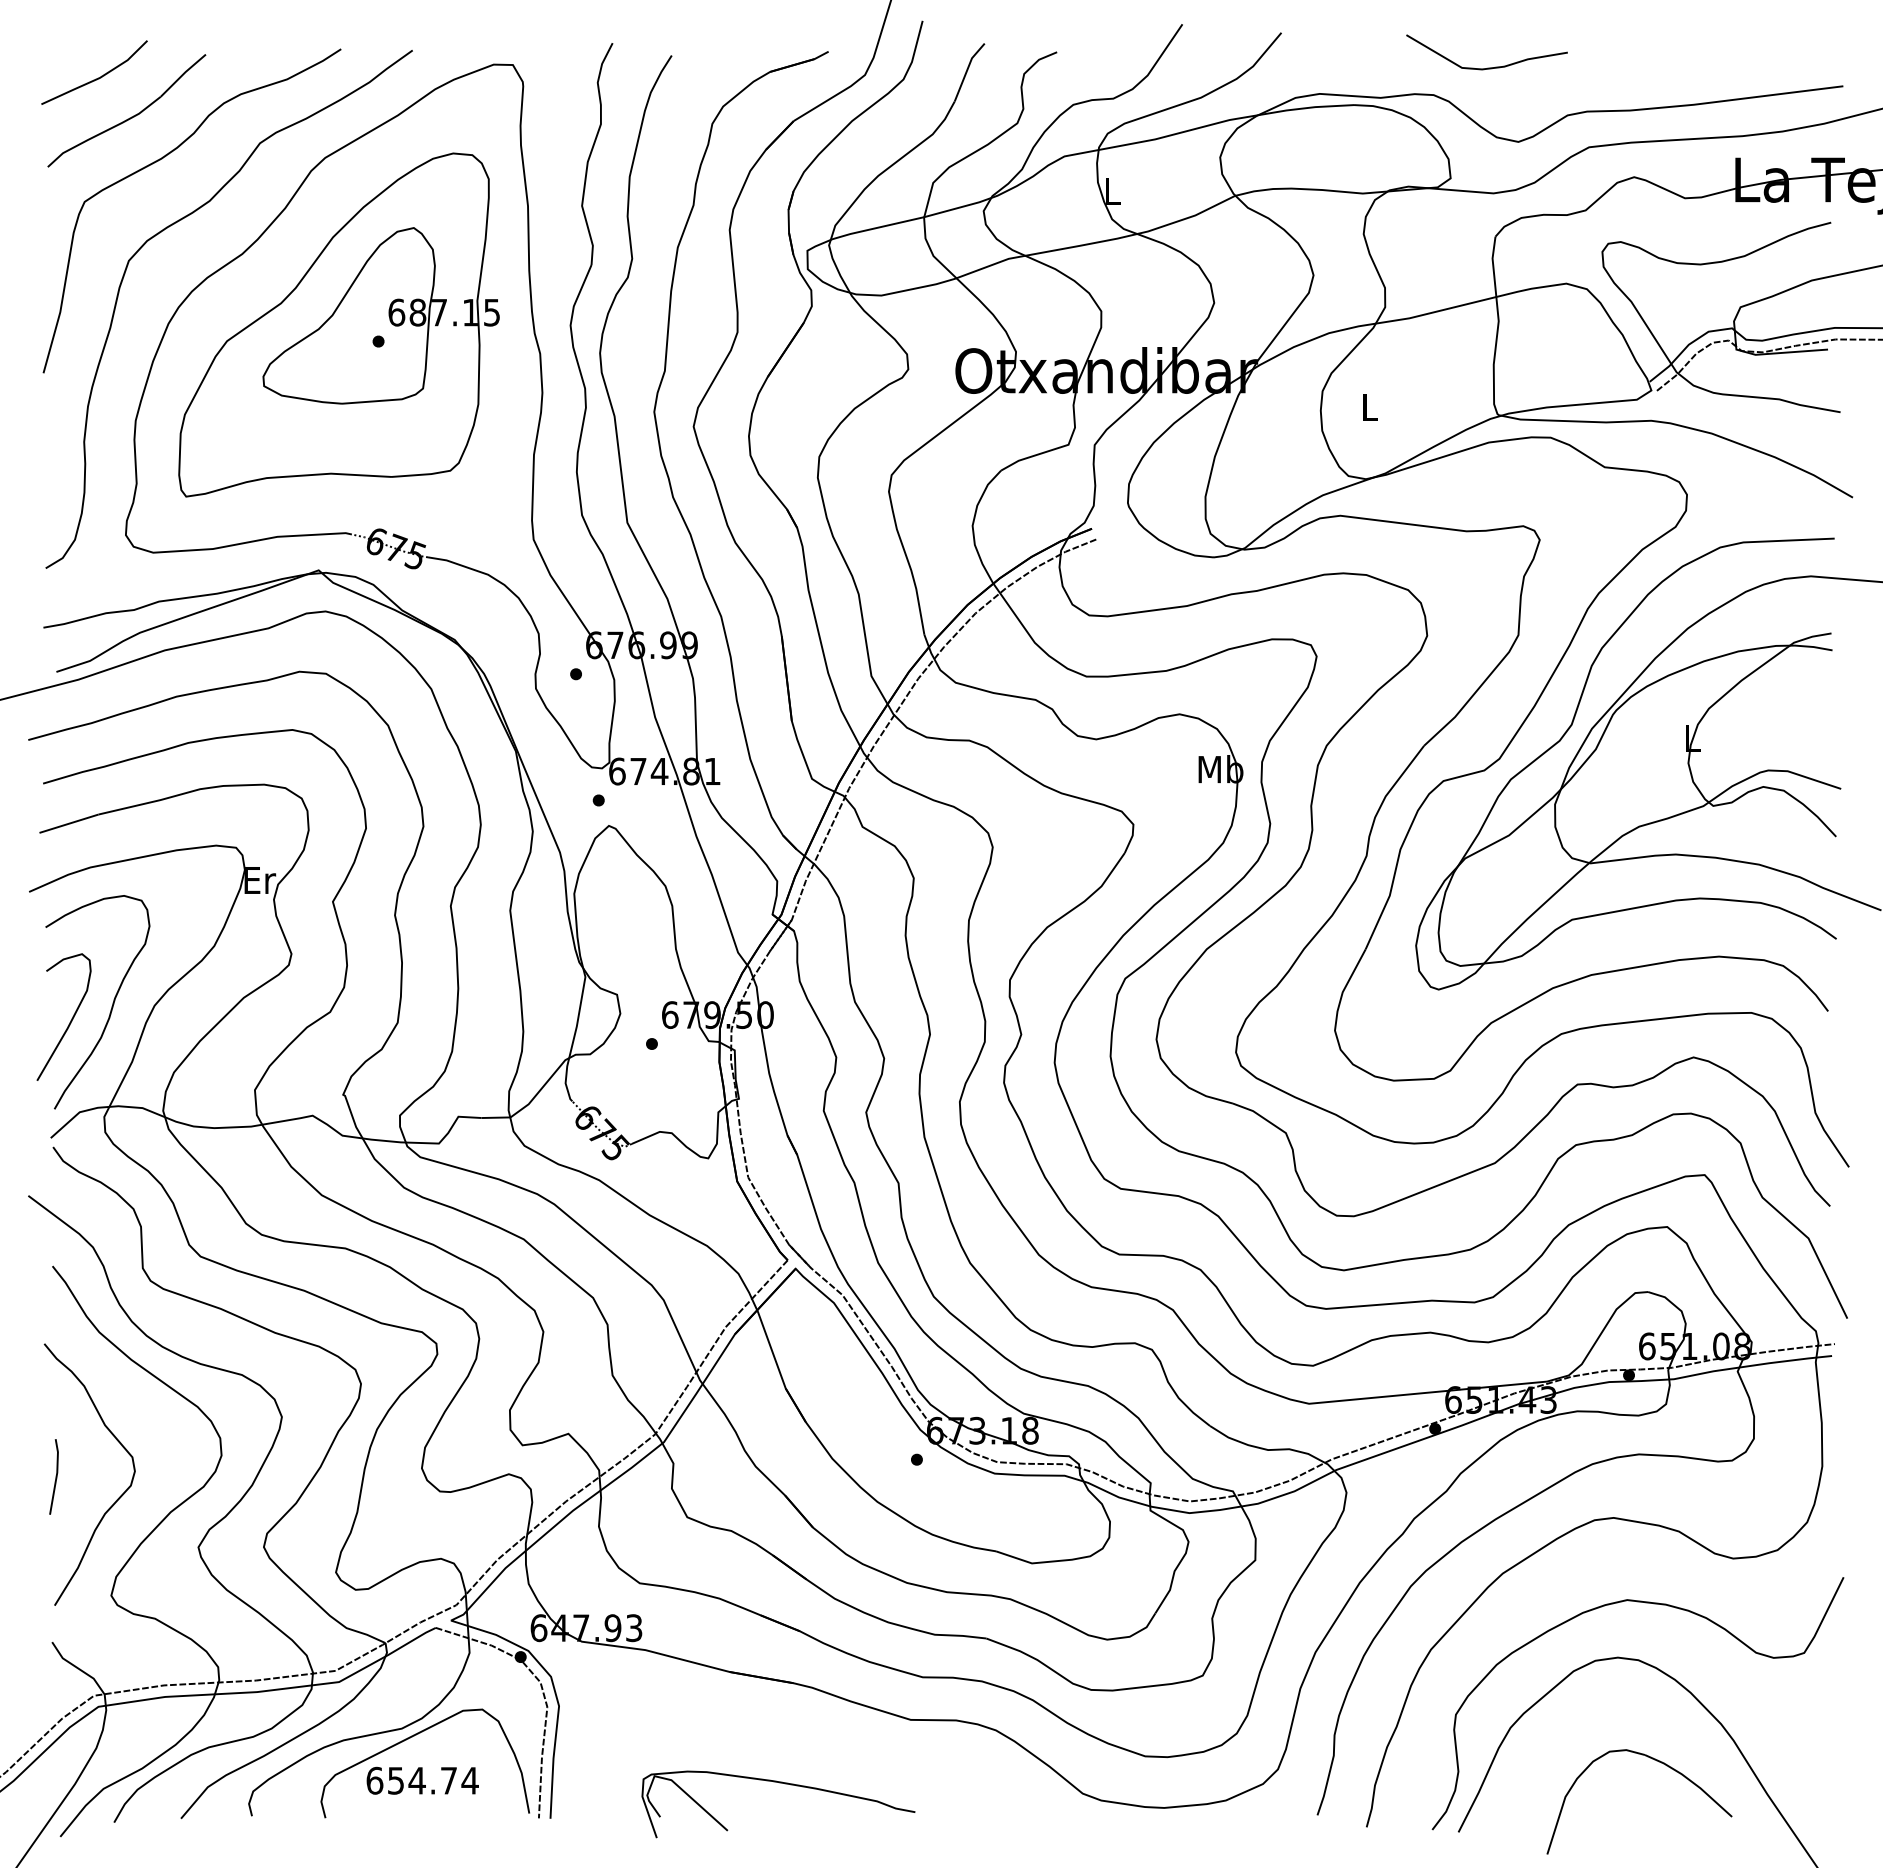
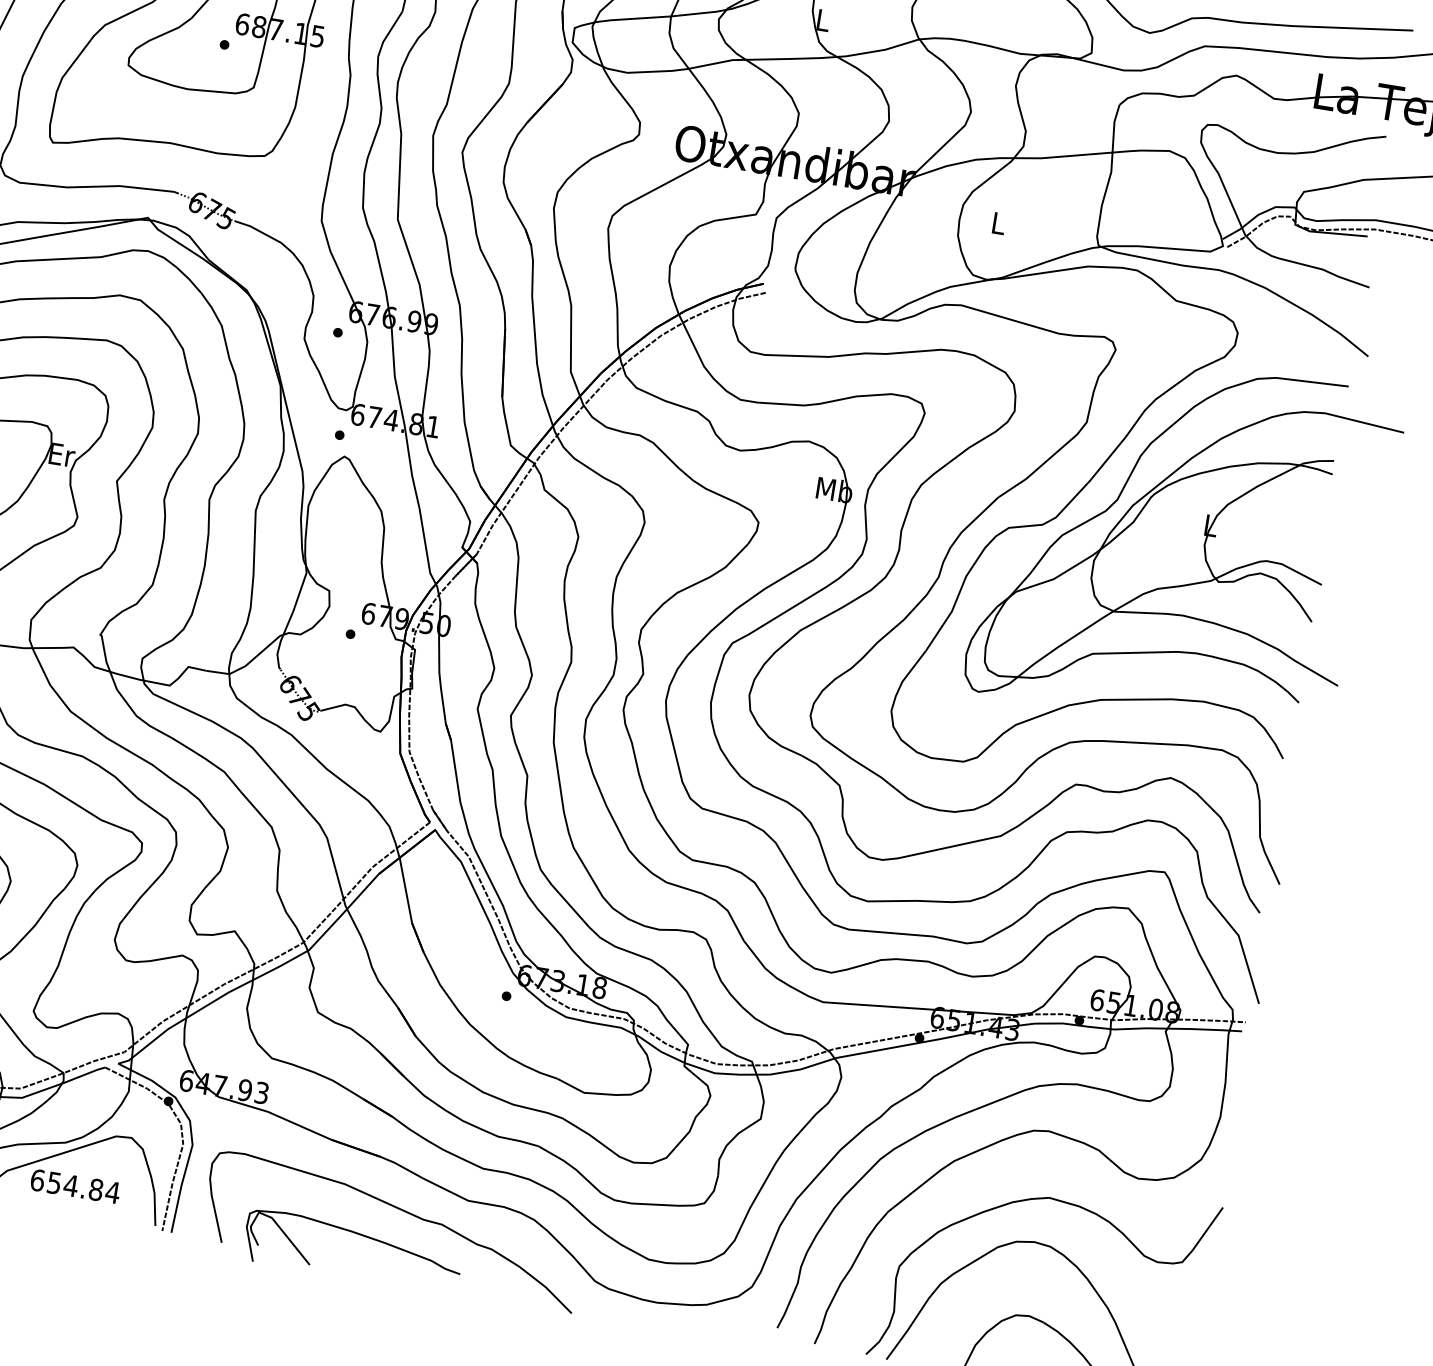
curve: (829, 1745) -> (401, 1210), added
text: (448, 1780) -> (95, 1189), 654.74 -> 654.84

